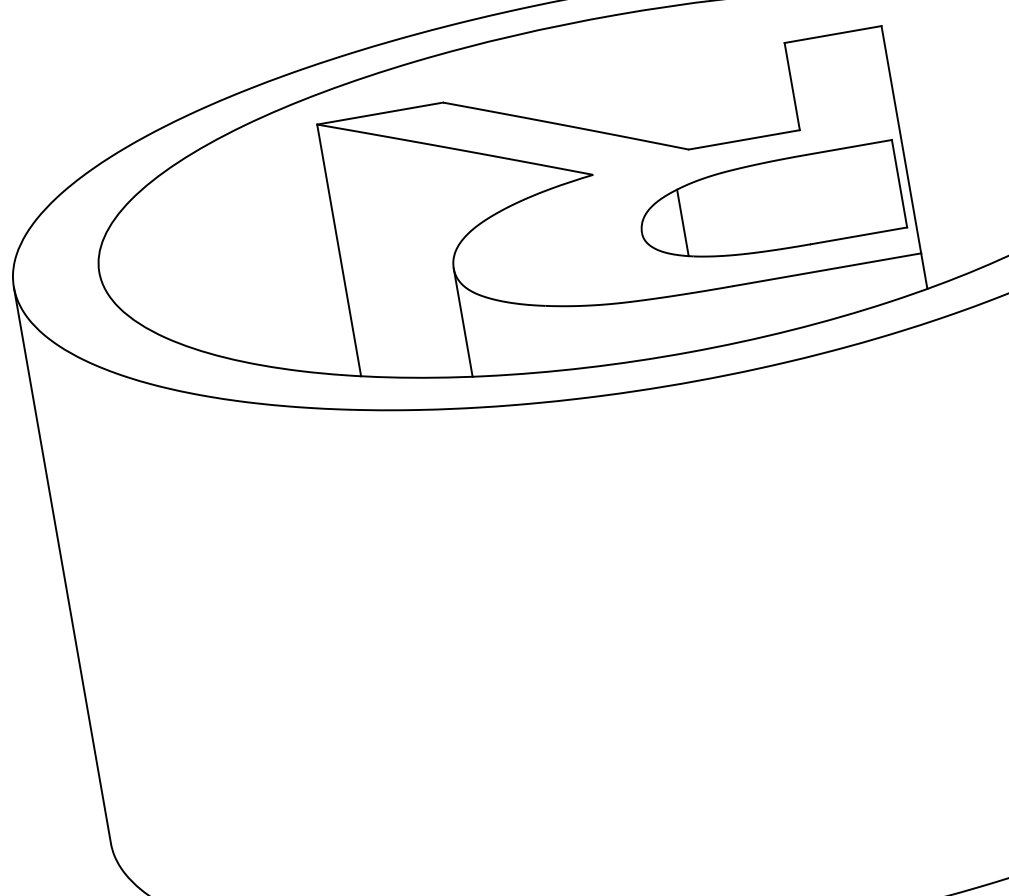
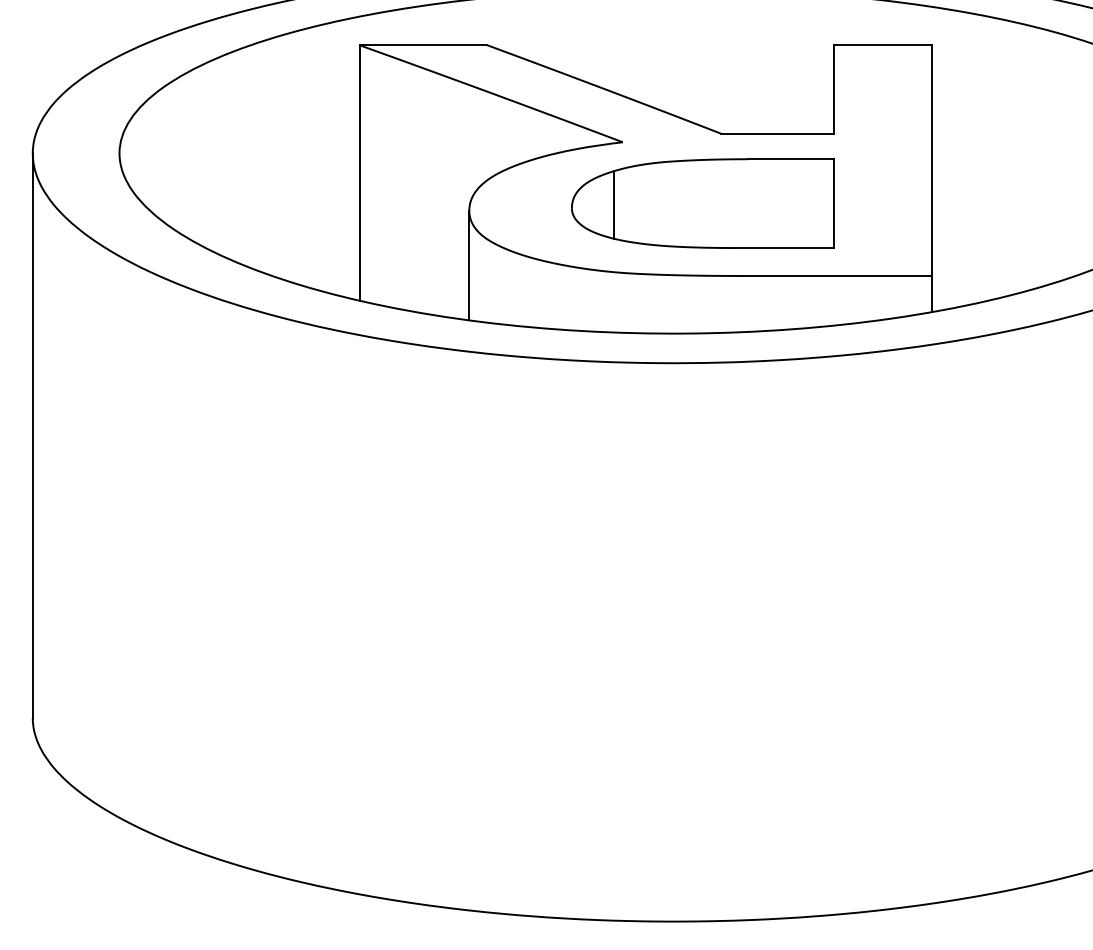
part: (769, 206) -> (702, 203), moved

